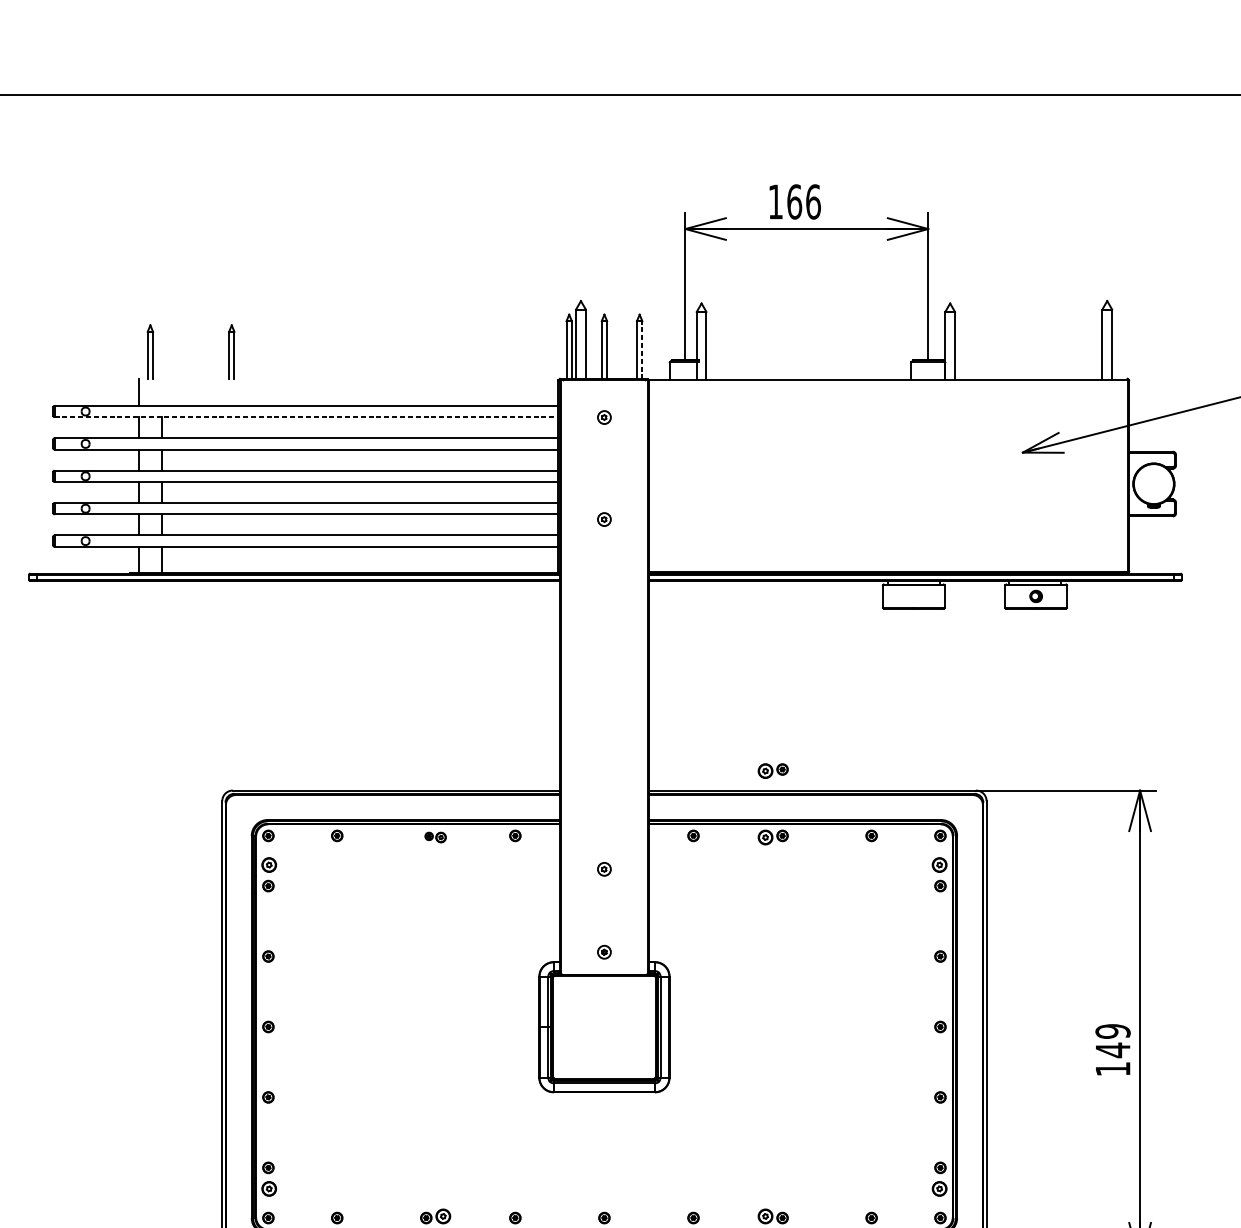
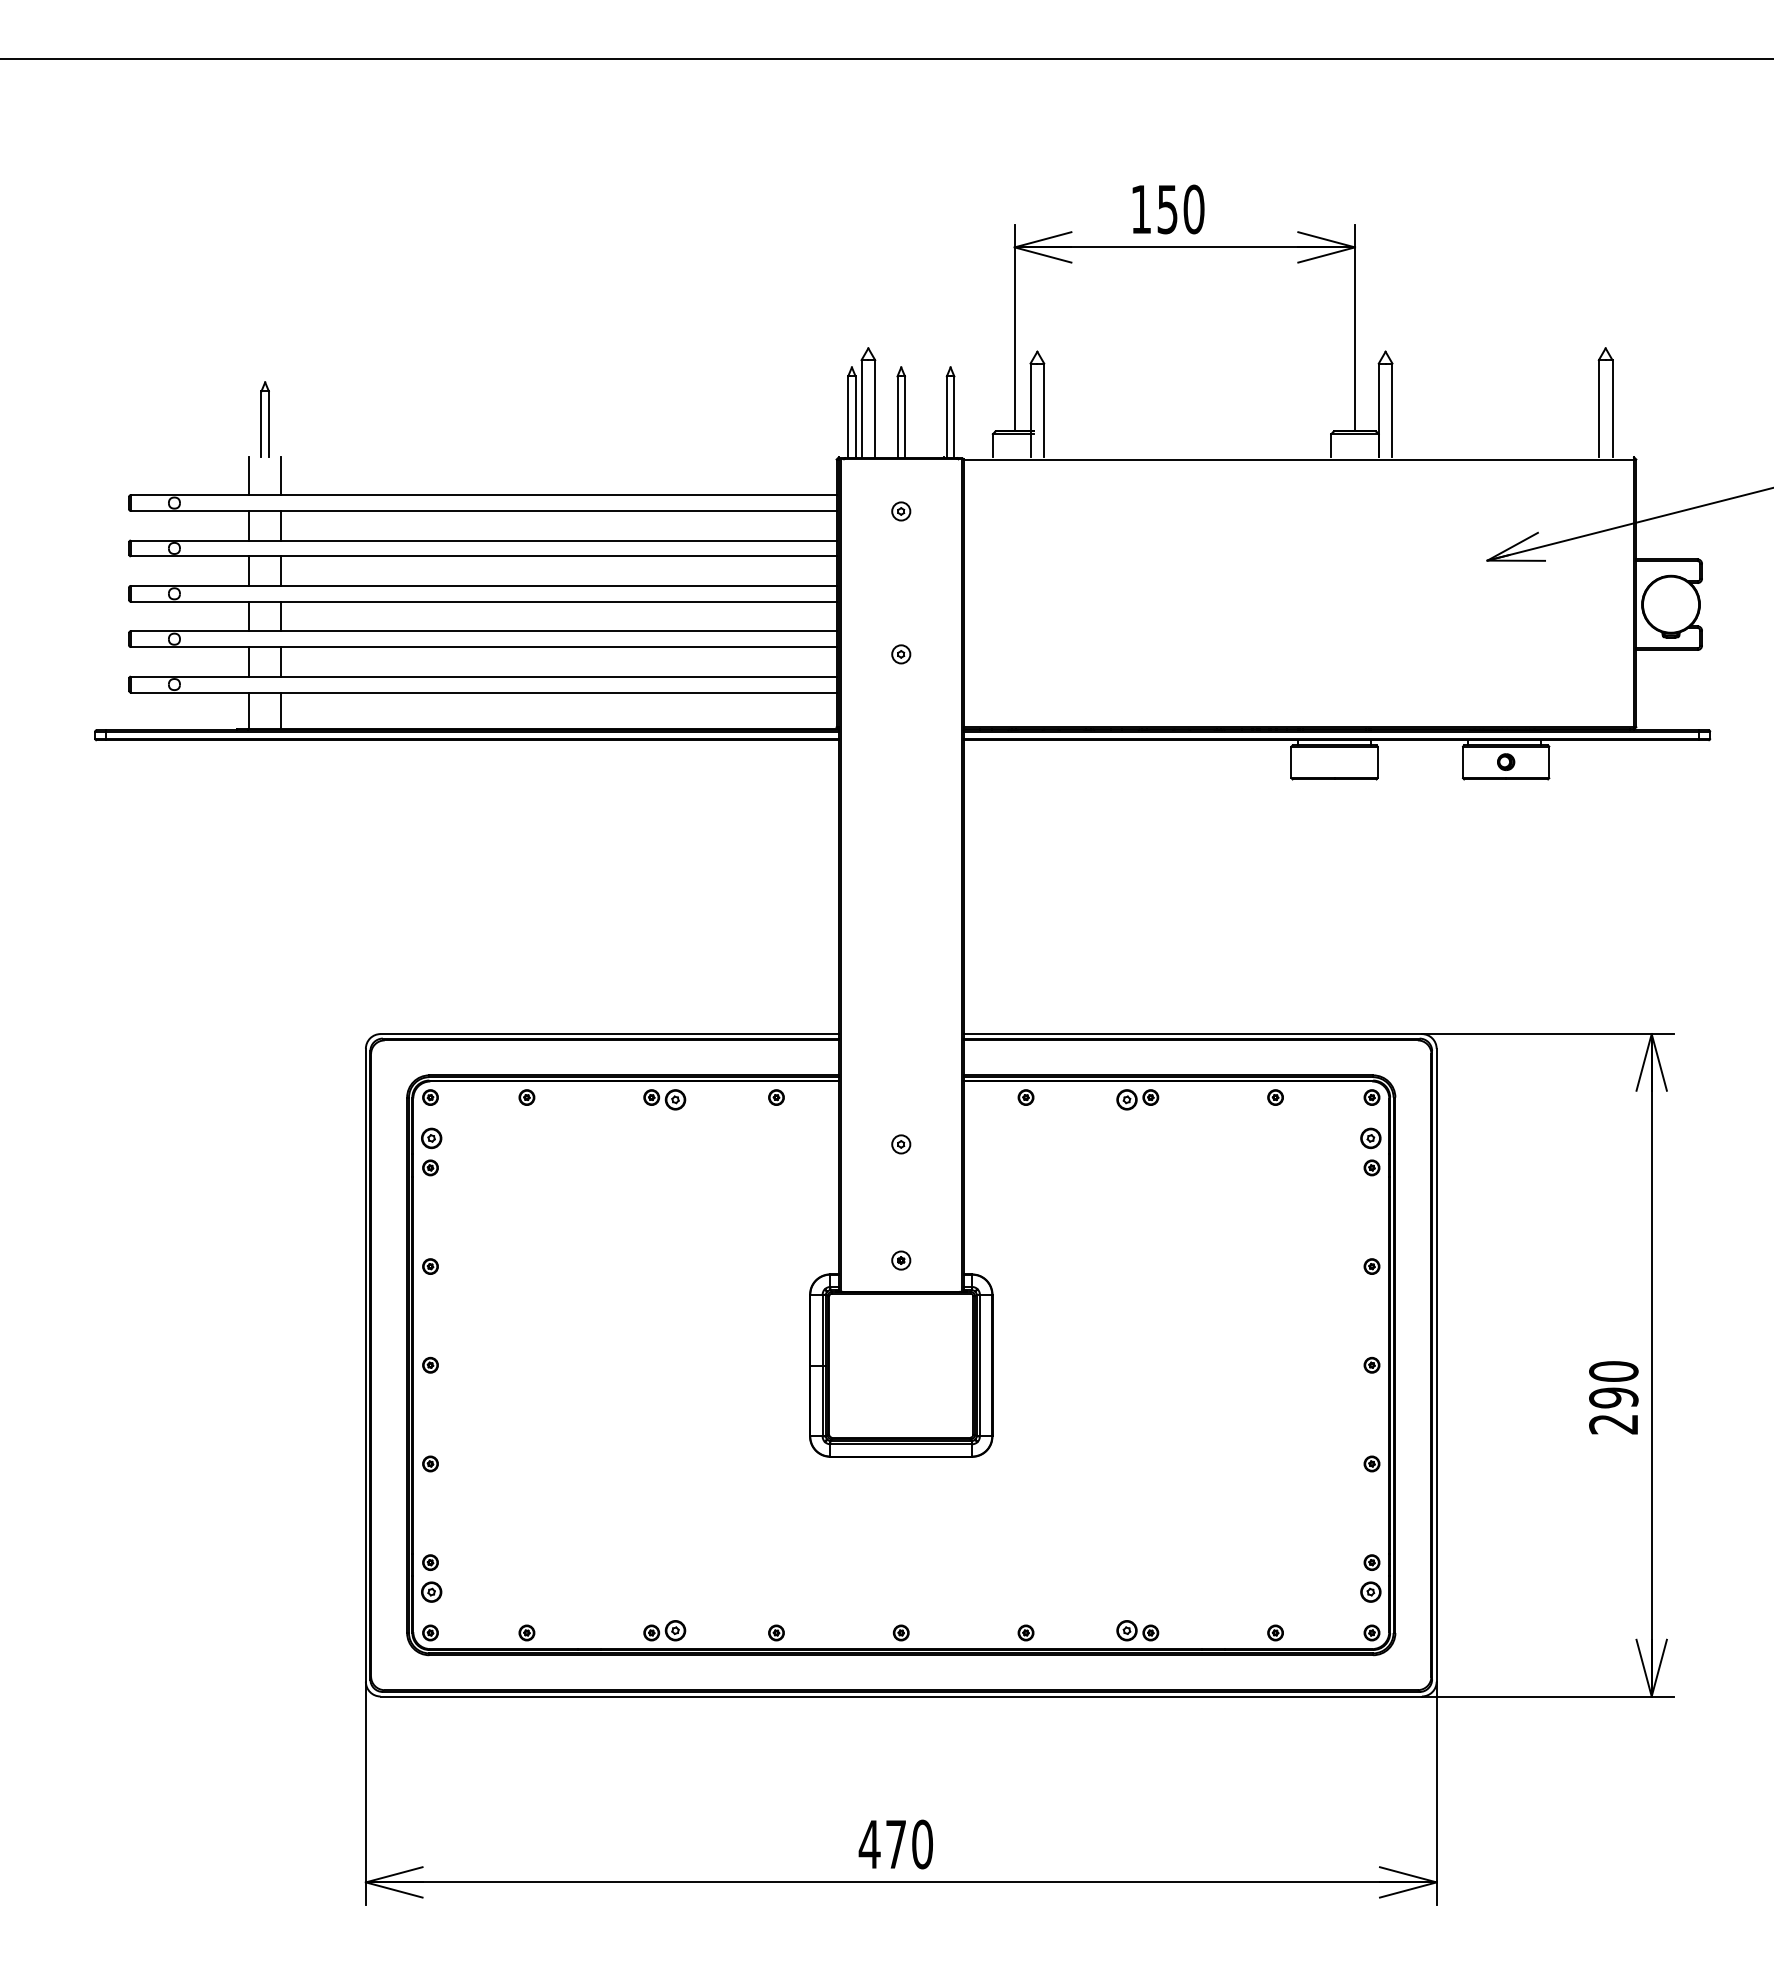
text: (803, 201) -> (1180, 209), 166 -> 150
line: (642, 350) -> (954, 417), dashed -> solid
part: (231, 351) -> (378, 419), removed
line: (162, 392) -> (281, 476), added
line: (306, 417) -> (483, 511), dashed -> solid
part: (773, 770) -> (1137, 1006), removed
part: (435, 837) -> (664, 1099), size x1.43
text: (1112, 1049) -> (1613, 1397), 149 -> 290

